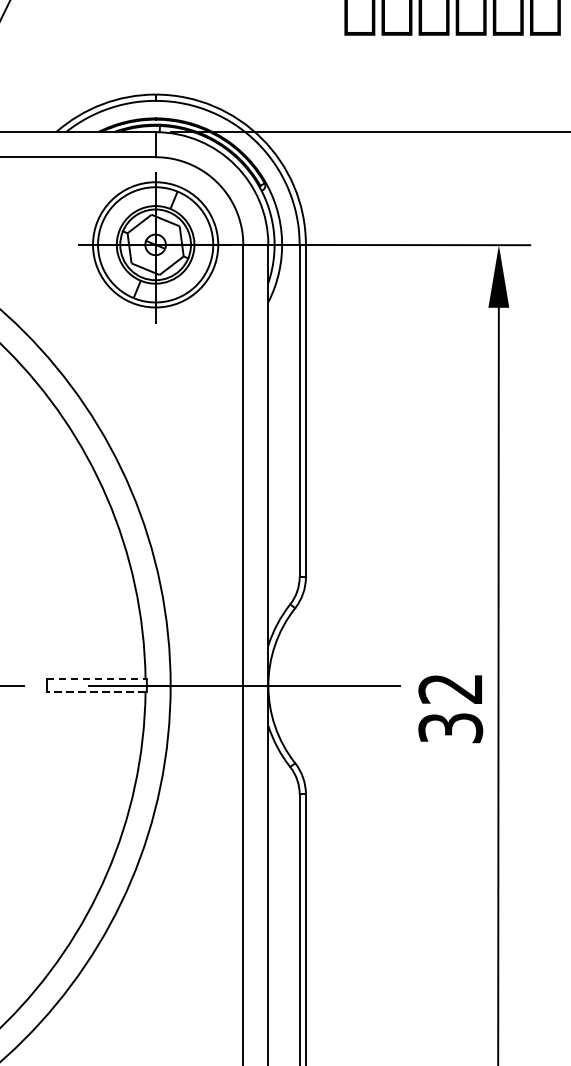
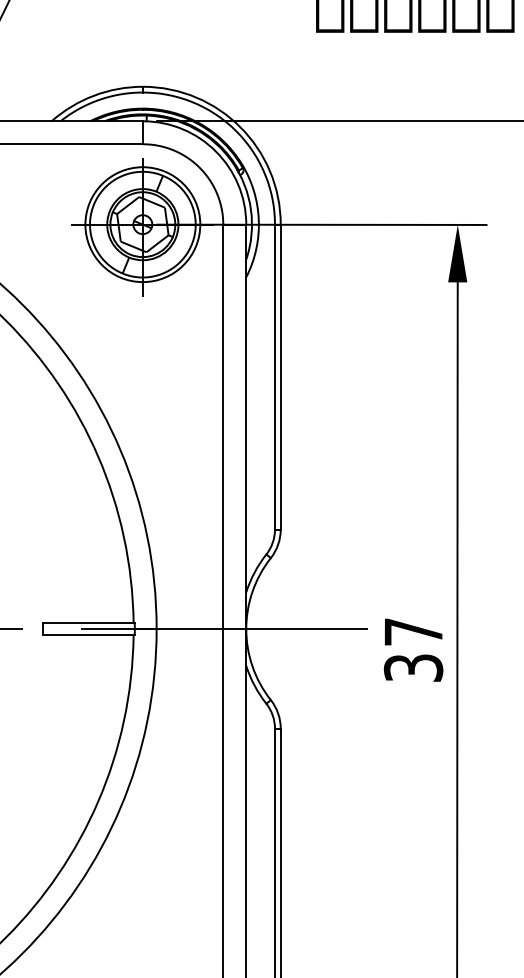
line: (96, 679) -> (88, 623), dashed -> solid
text: (449, 688) -> (412, 631), 32 -> 37
line: (95, 691) -> (87, 634), dashed -> solid

